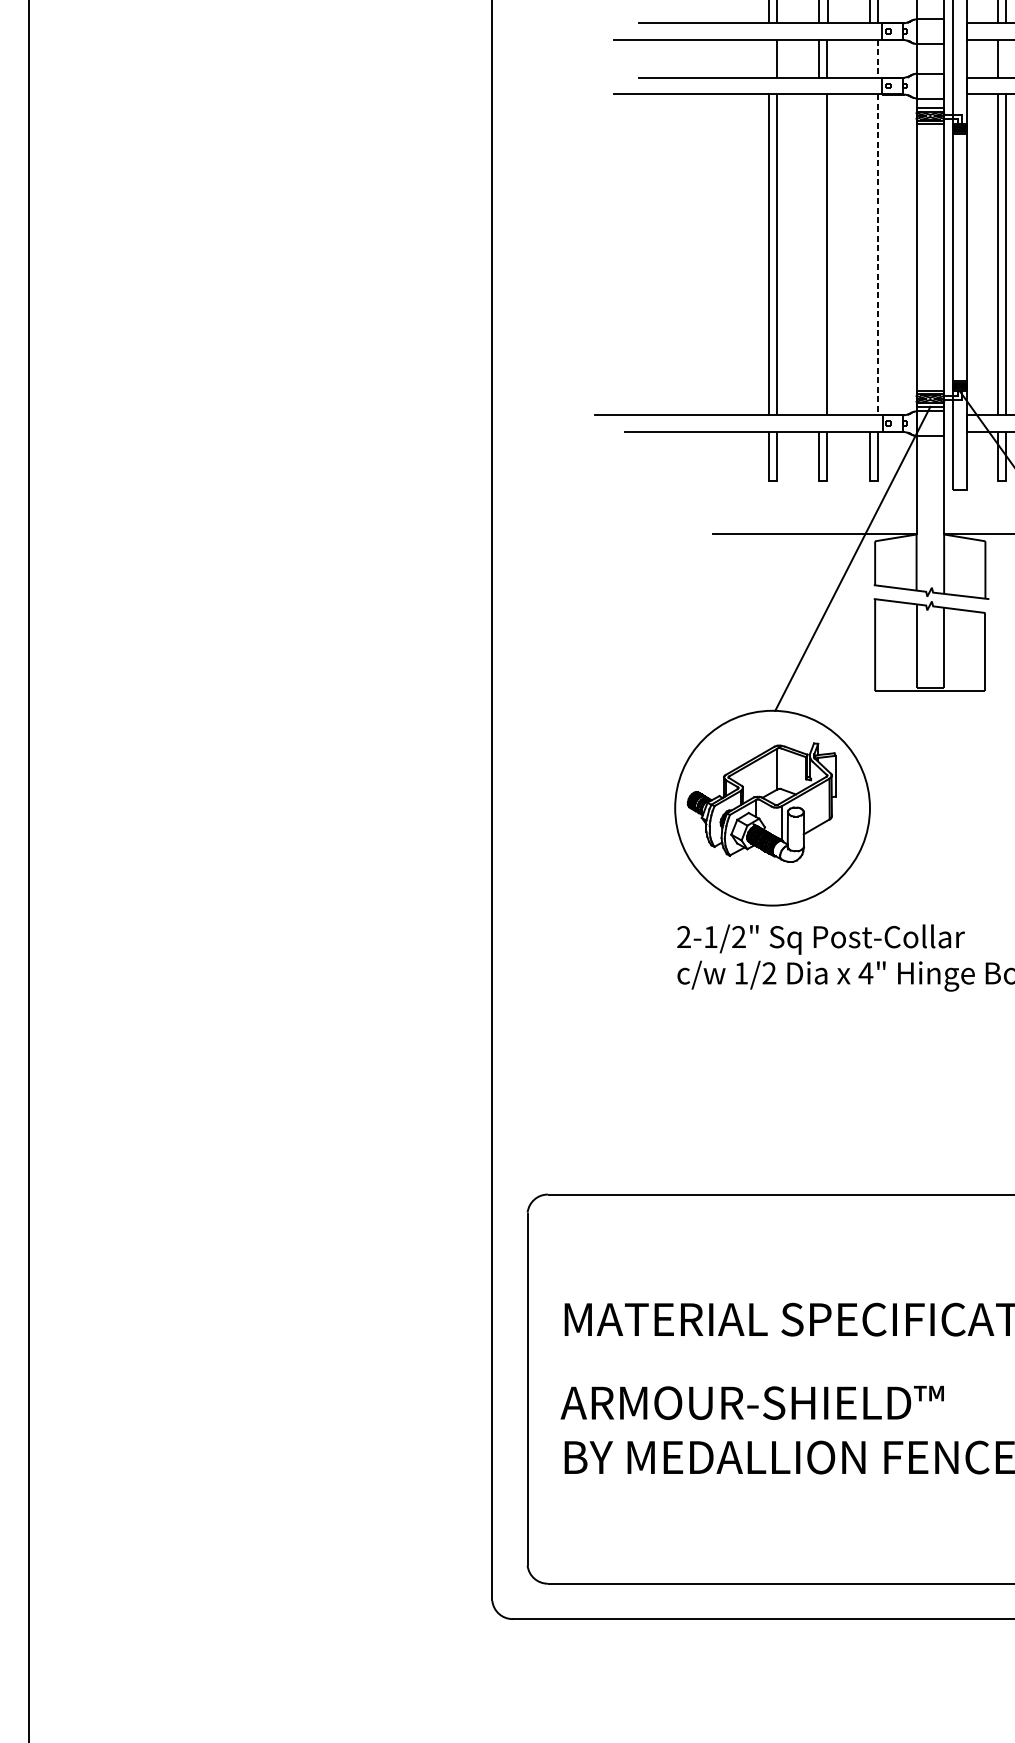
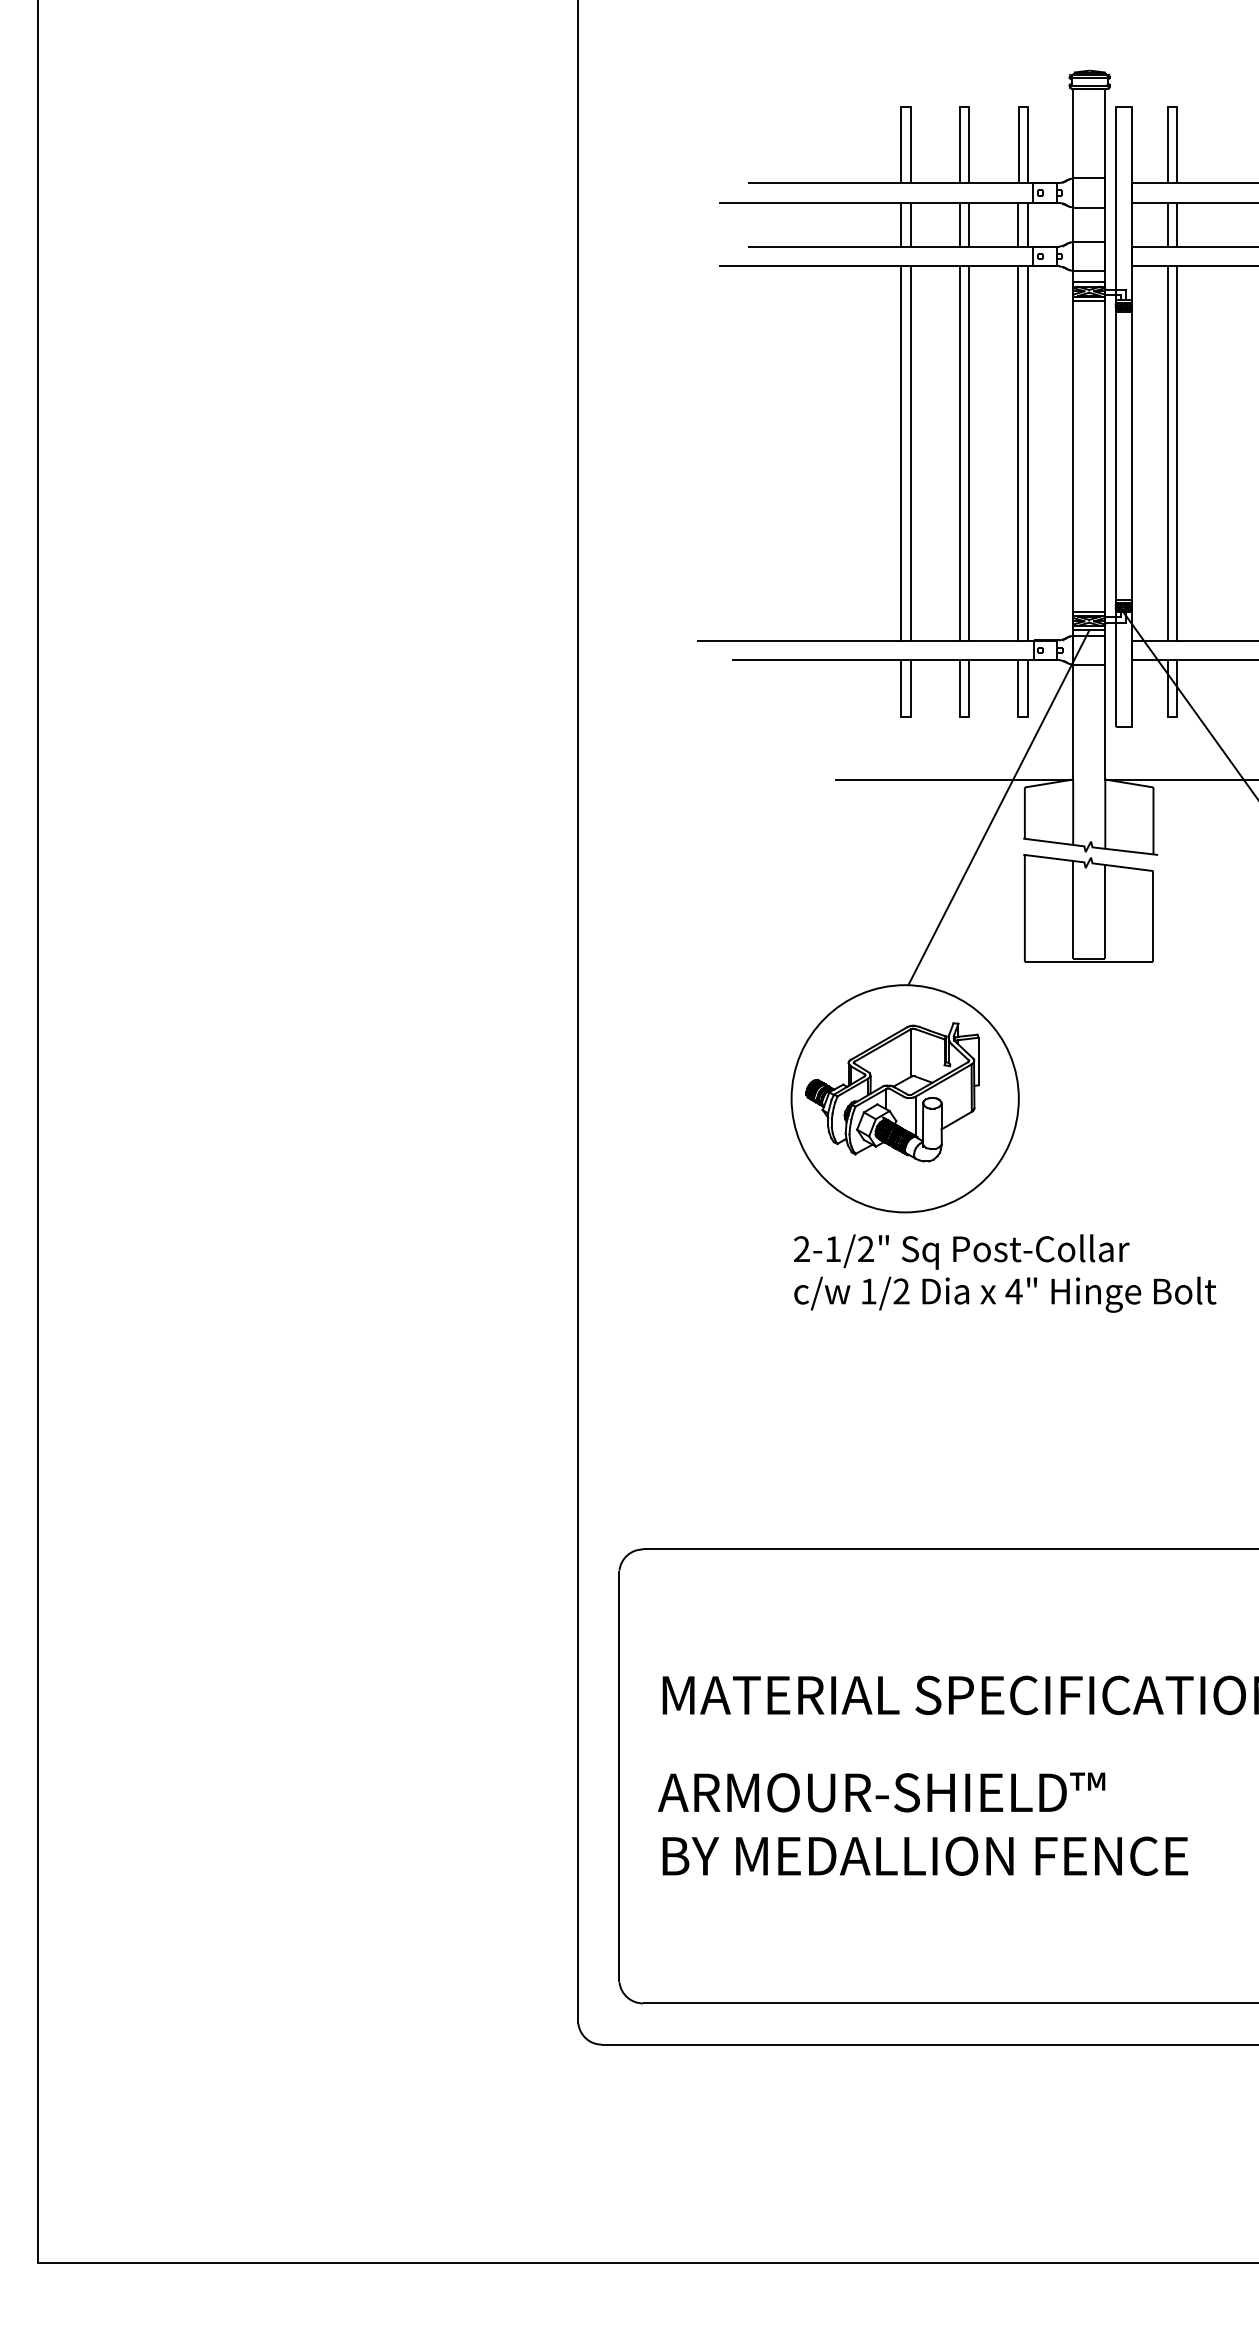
line: (769, 58) -> (901, 224), added
line: (869, 58) -> (1018, 224), added
line: (1006, 58) -> (1177, 224), added
line: (877, 59) -> (1027, 225), dashed -> solid
line: (819, 254) -> (959, 453), added
line: (869, 254) -> (1018, 453), added
line: (877, 254) -> (1027, 453), dashed -> solid

